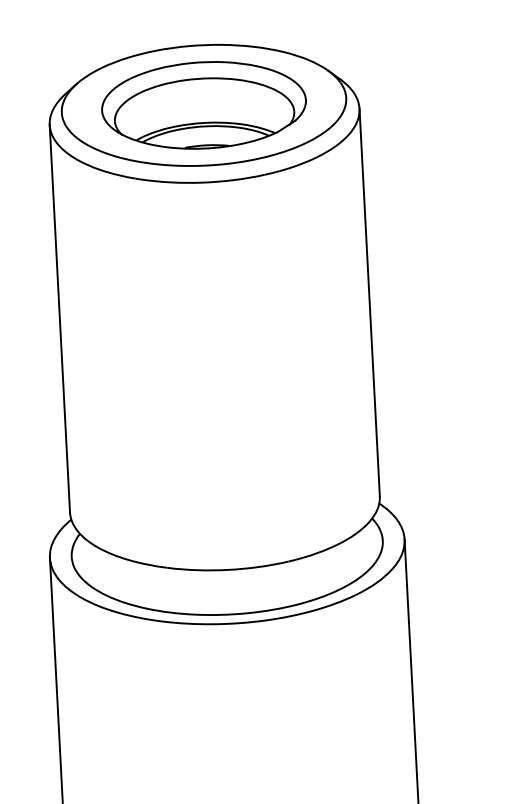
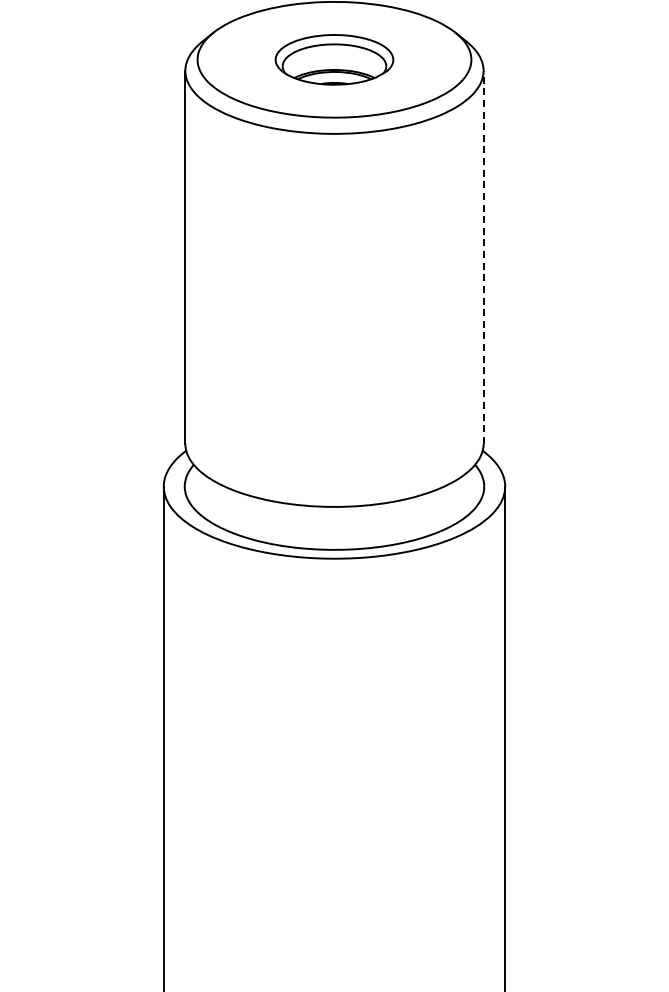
part: (204, 105) -> (334, 59), size x0.6
line: (369, 302) -> (483, 257), solid -> dashed

